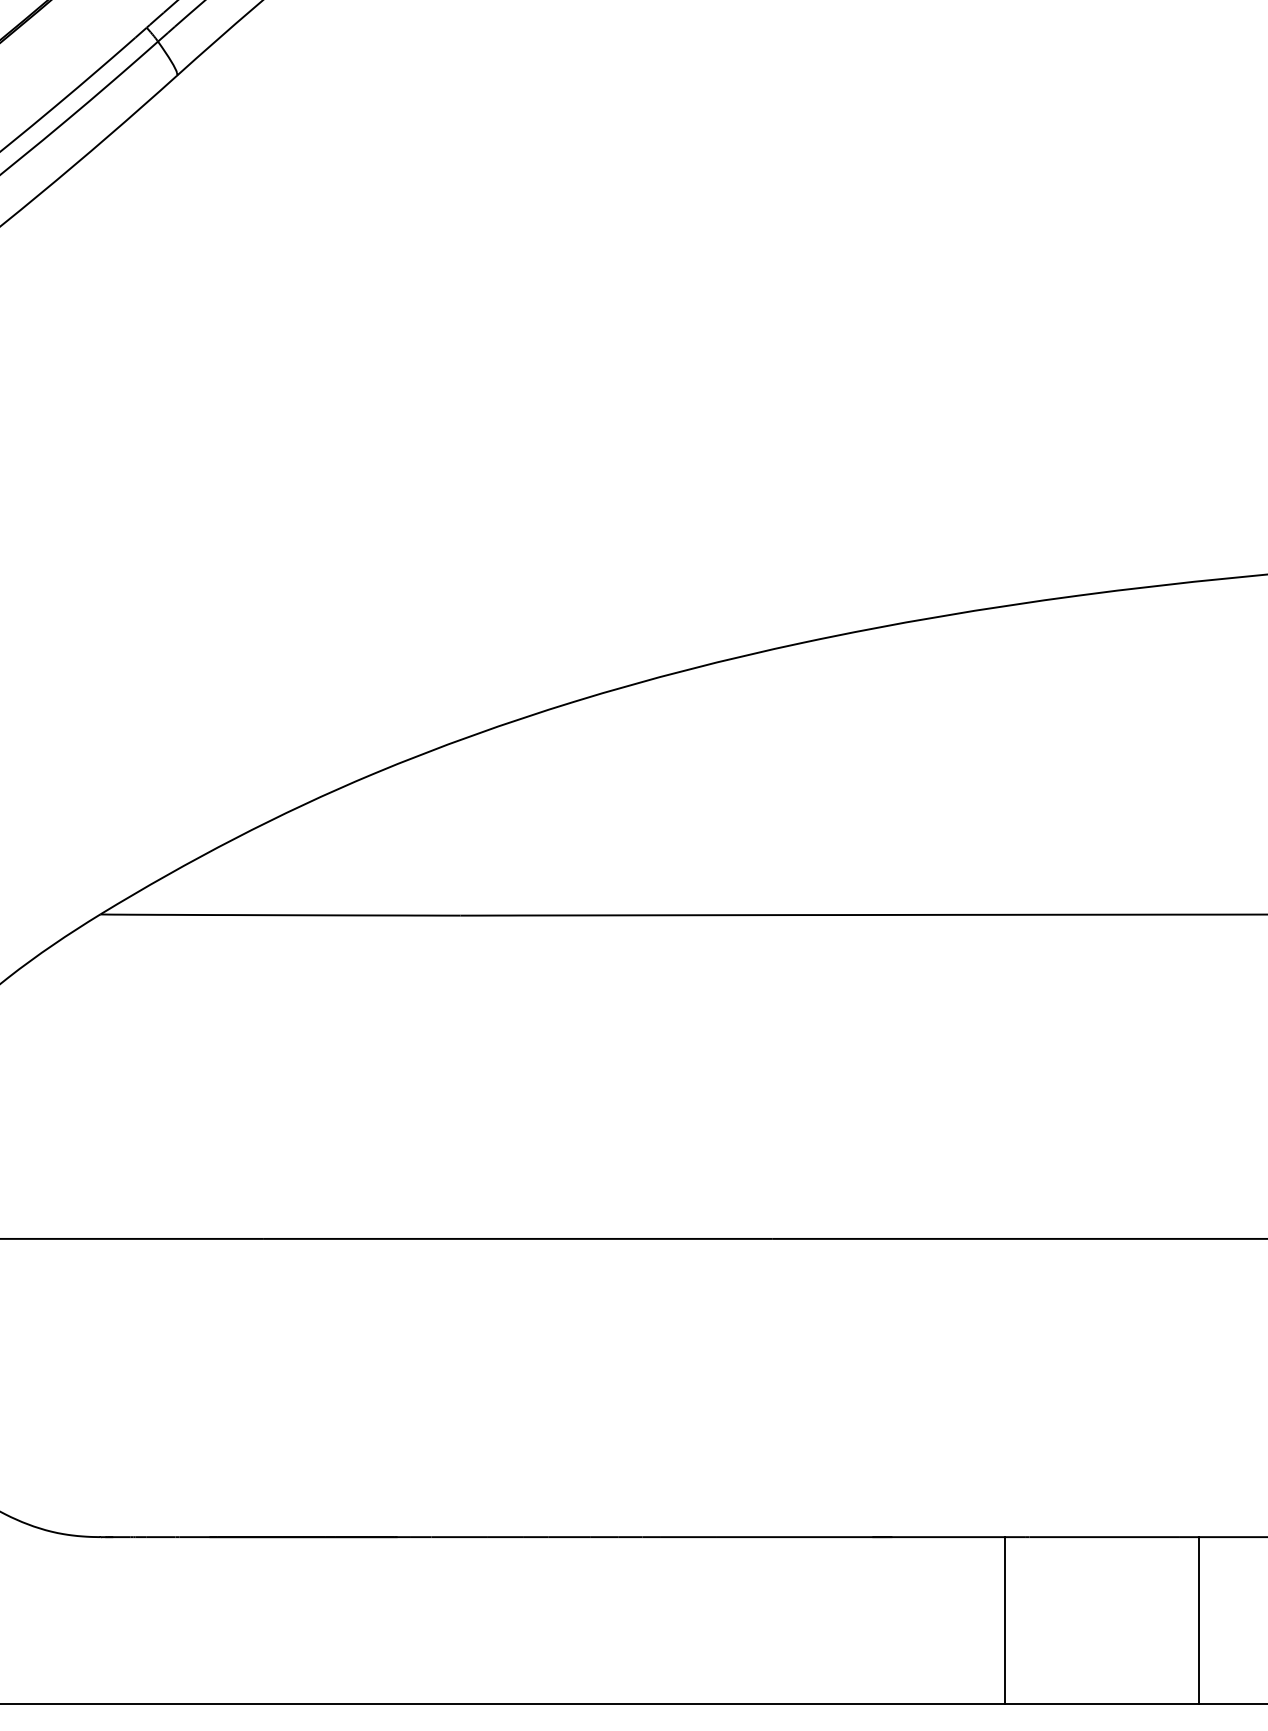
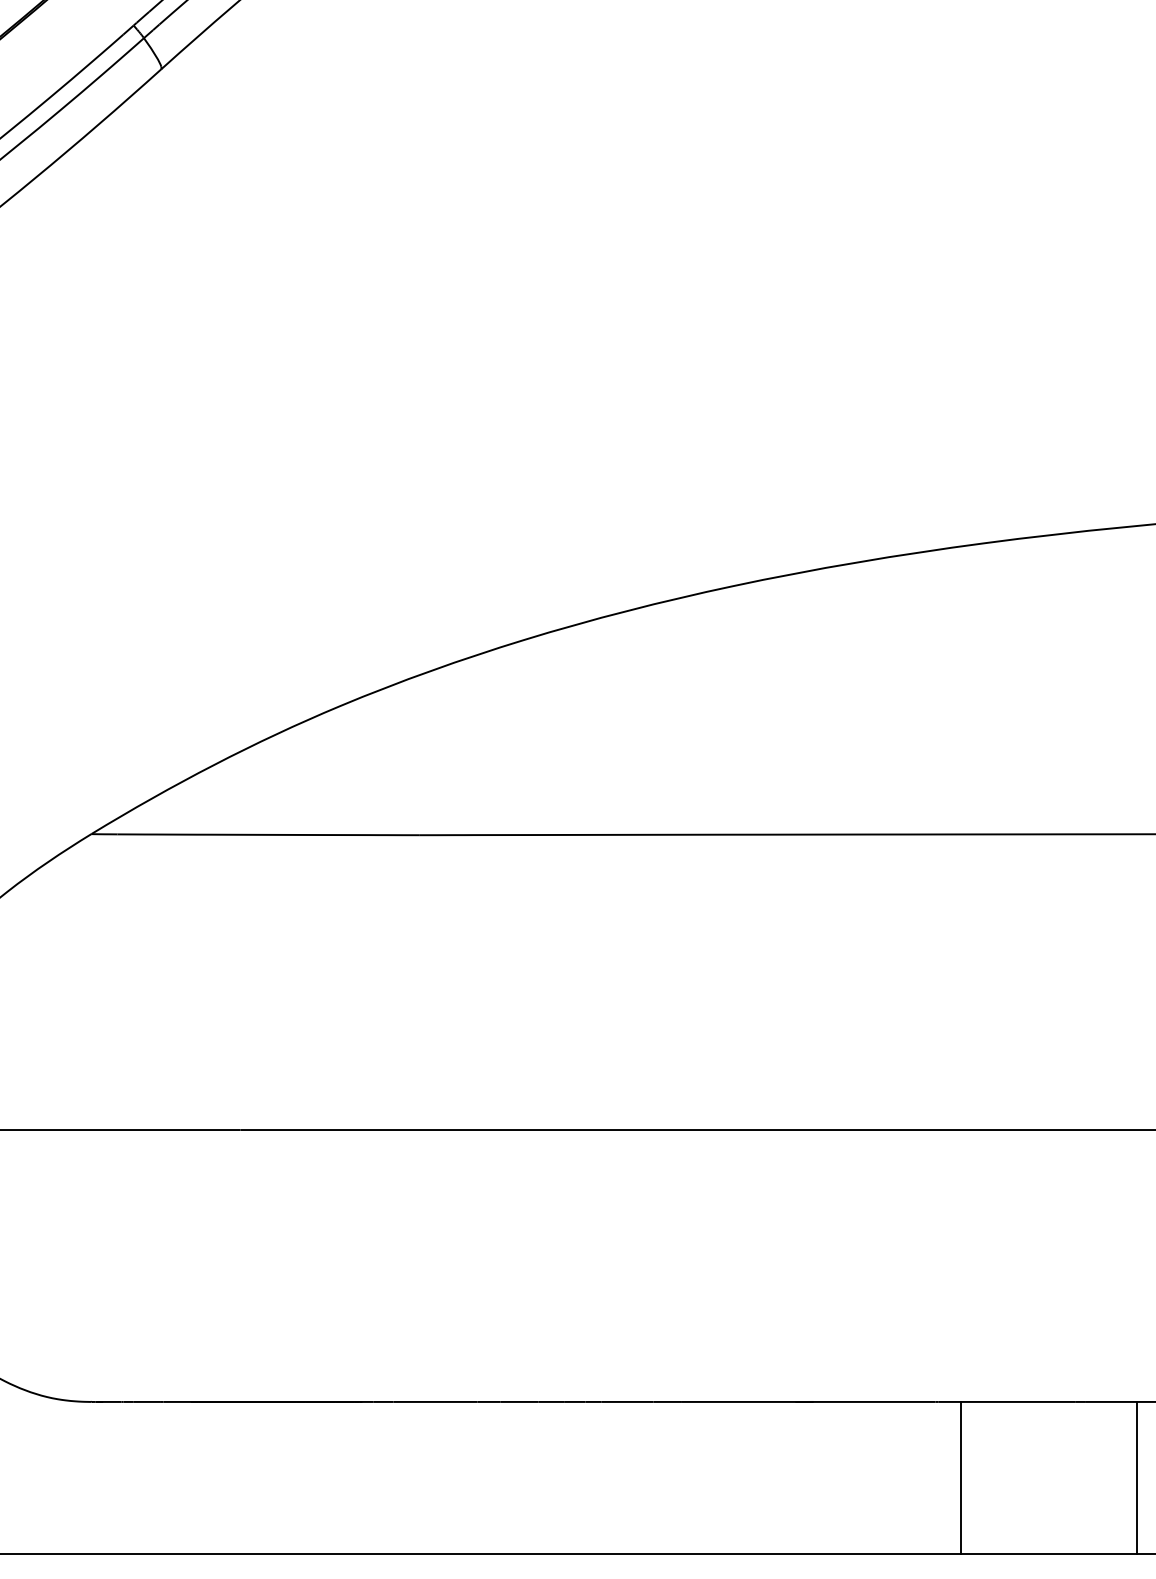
line: (1005, 1620) -> (961, 1477), moved
line: (1199, 1620) -> (1137, 1477), moved

